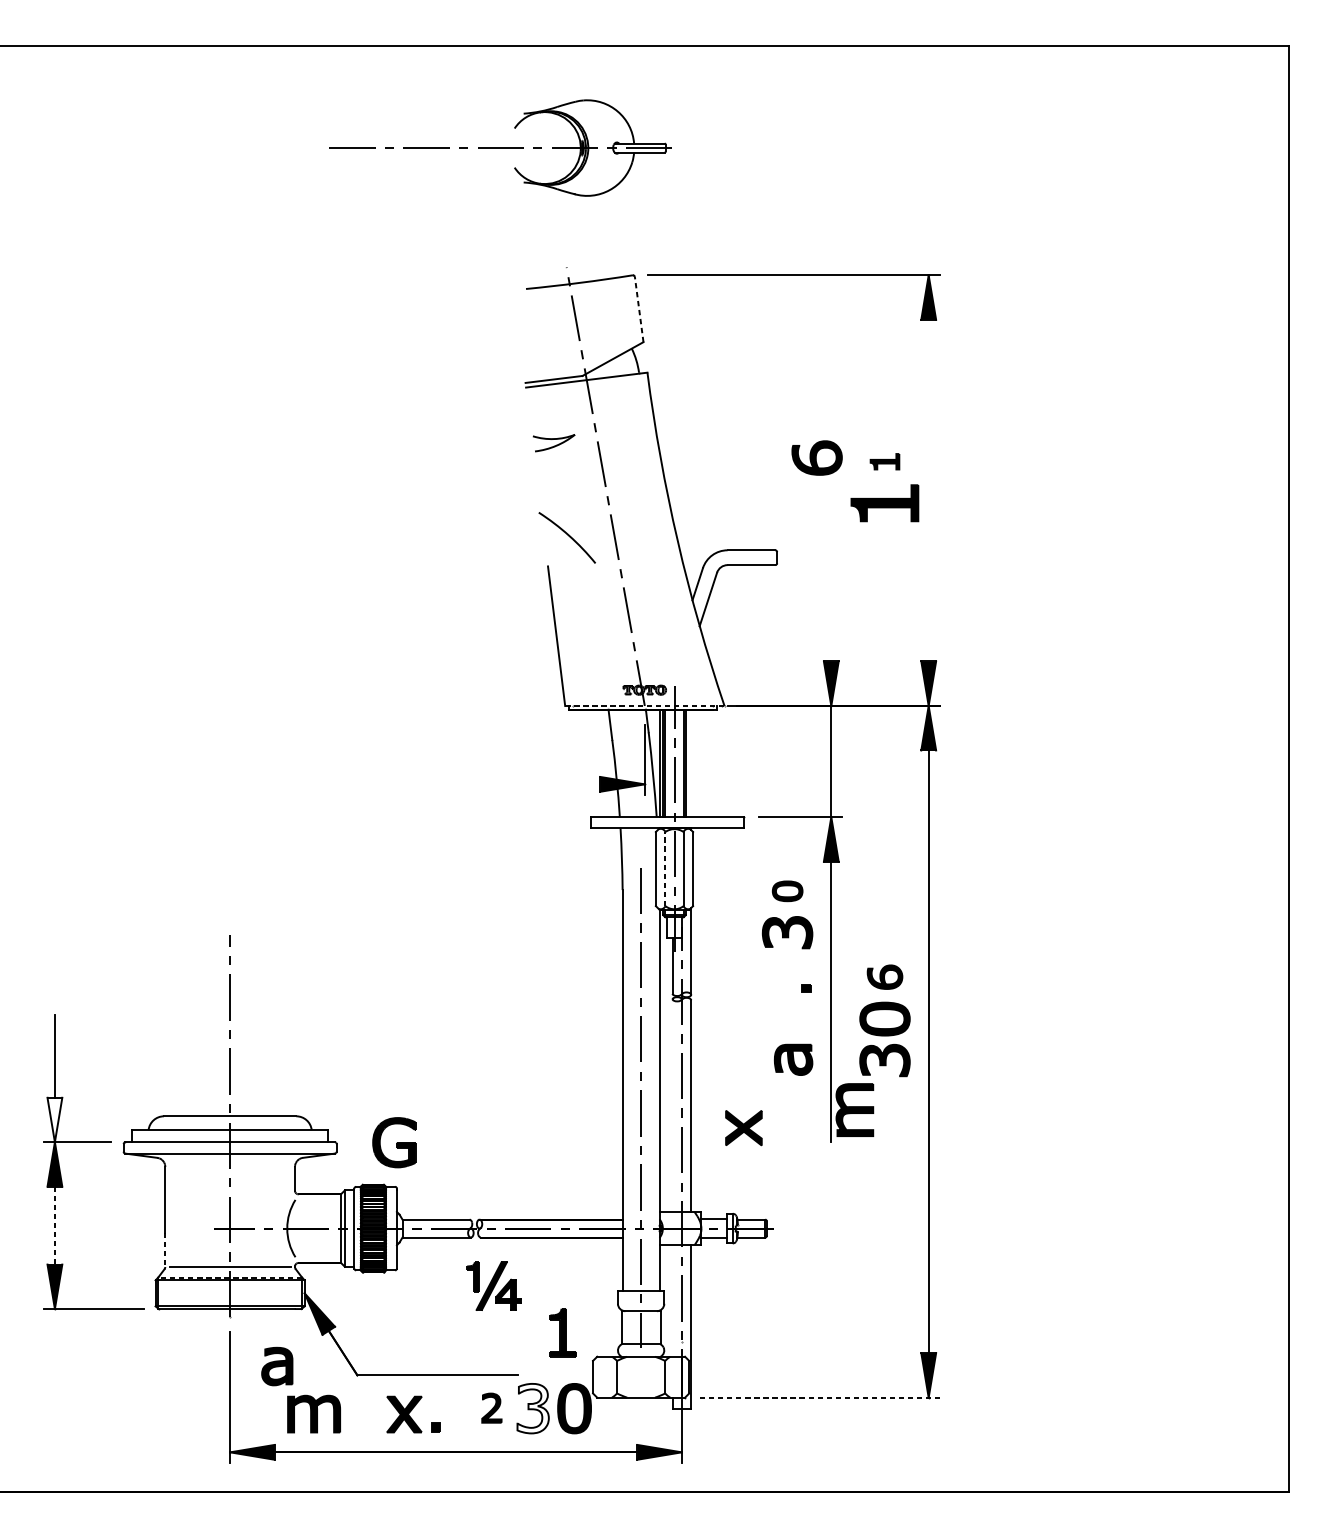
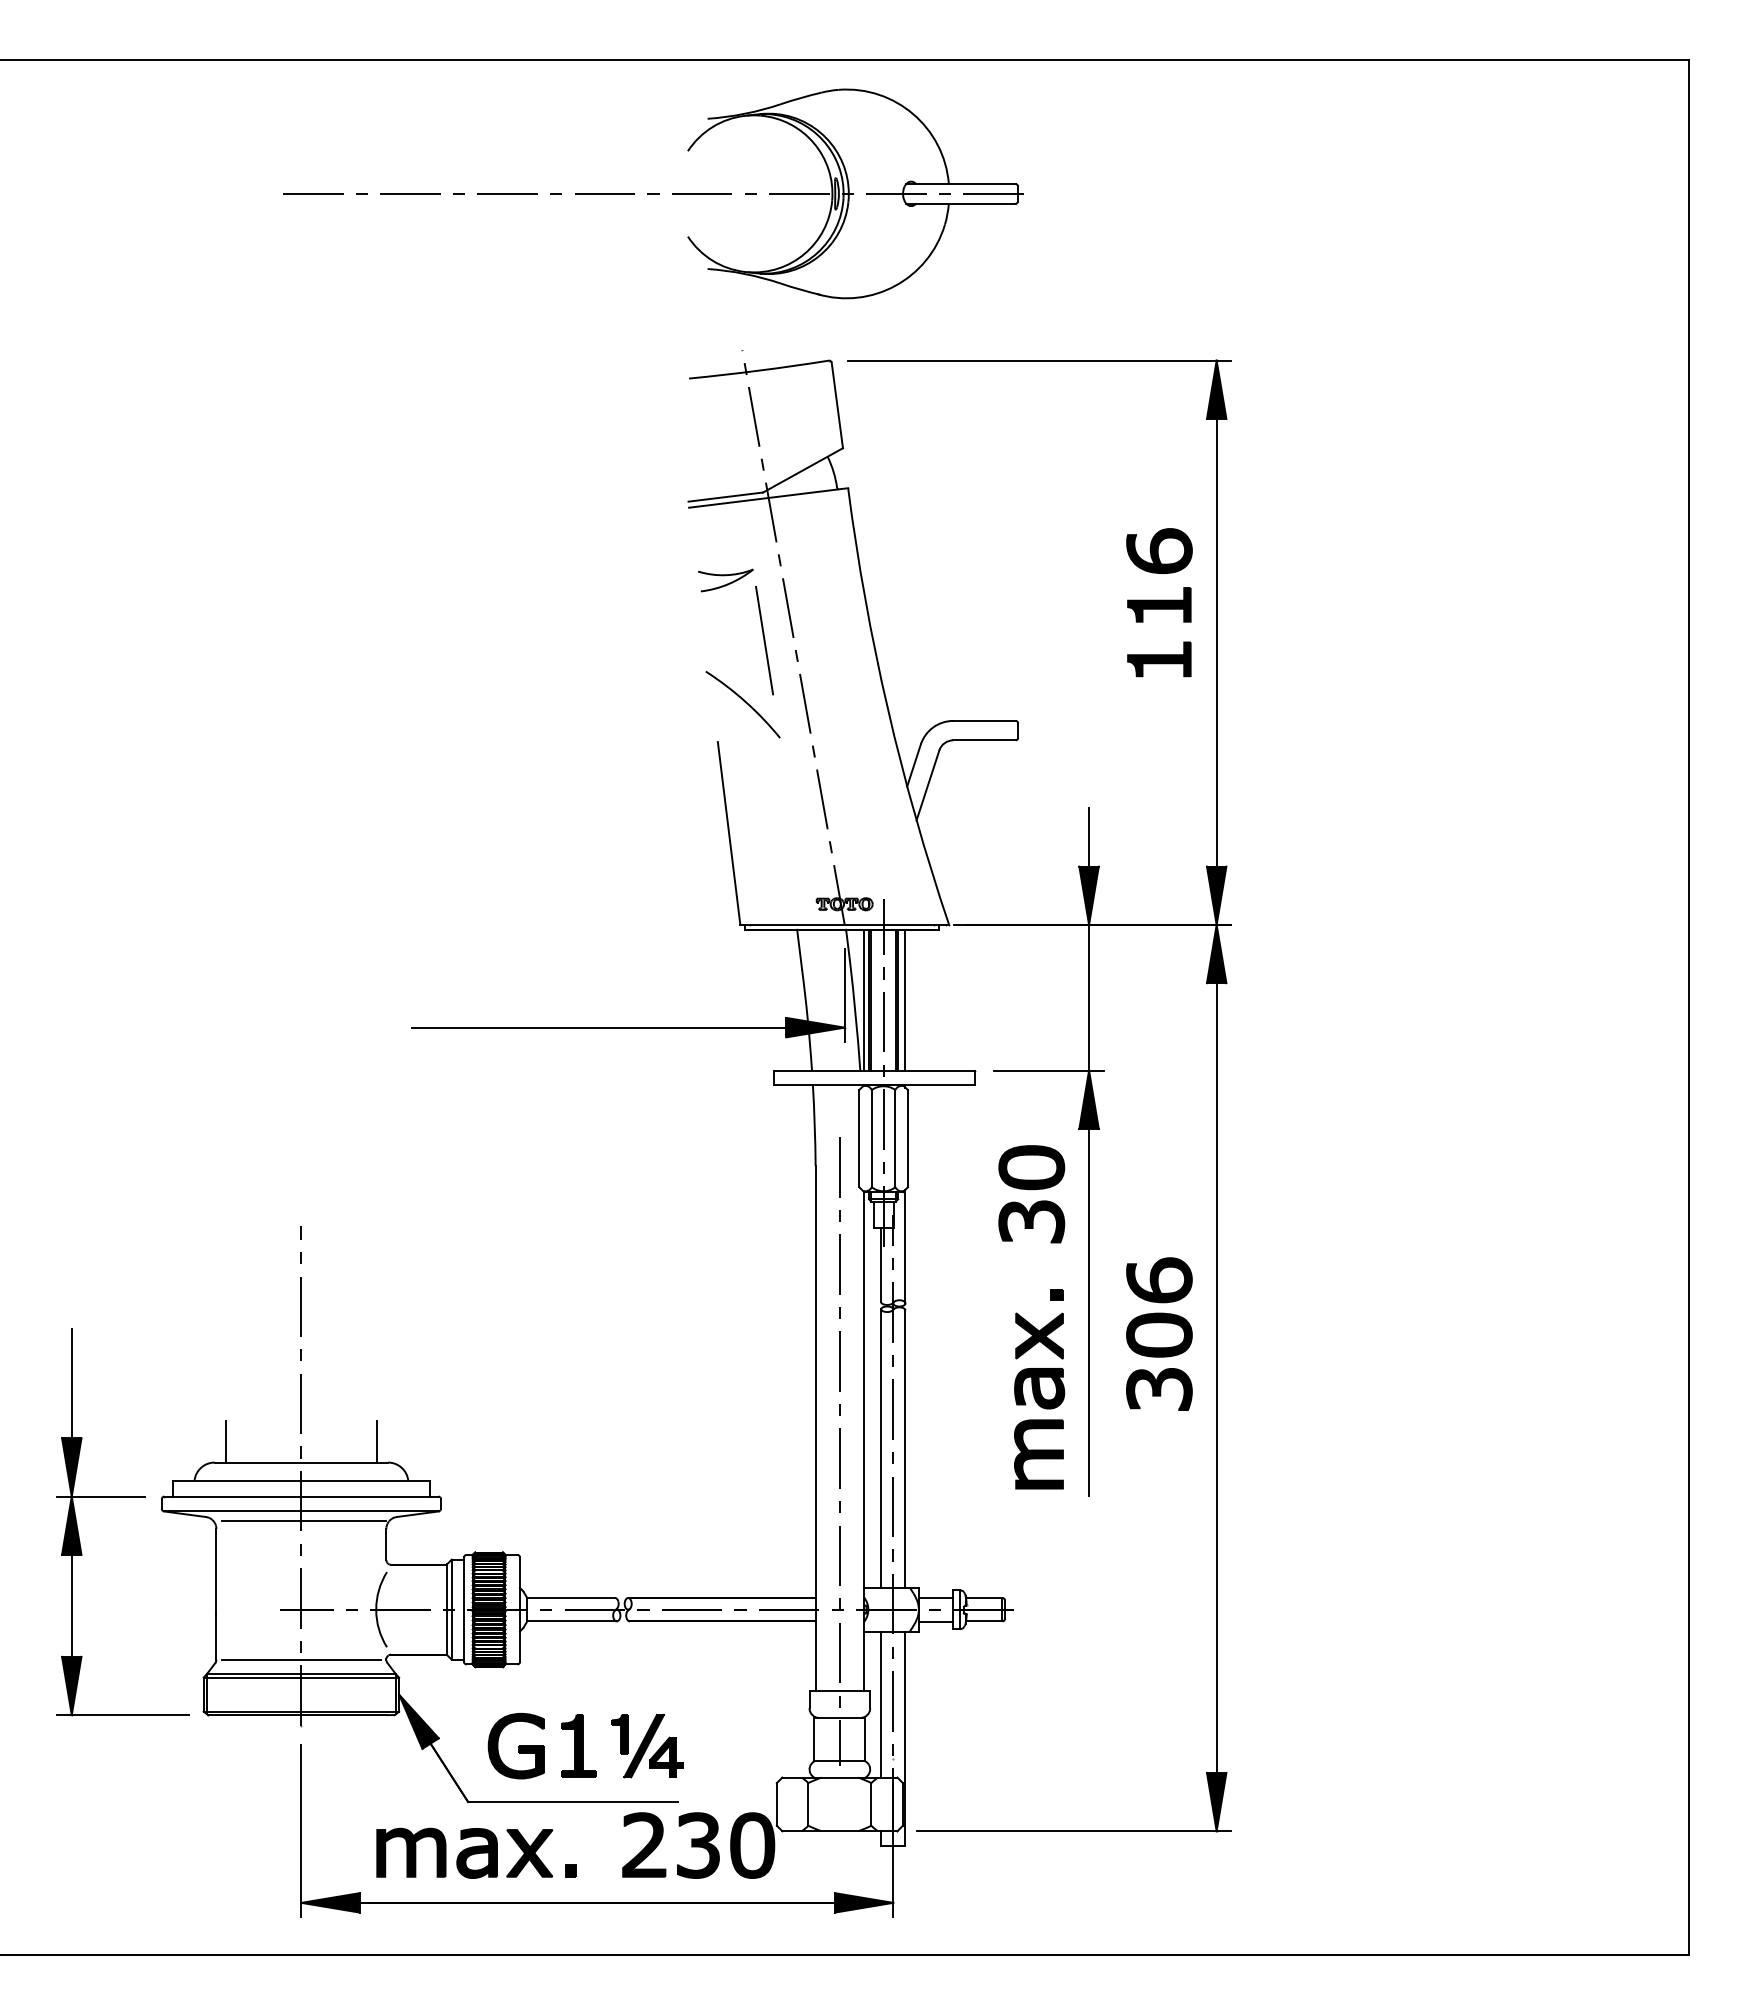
part: (498, 147) -> (653, 193), size x1.67
line: (639, 308) -> (837, 404), dashed -> solid
part: (817, 457) -> (1159, 550), moved
part: (885, 461) -> (1159, 604), size x1.67
line: (583, 488) -> (764, 640), added
line: (928, 490) -> (1216, 642), added
part: (885, 503) -> (1159, 659), size x0.71
line: (831, 639) -> (1089, 837), added
line: (645, 705) -> (845, 924), dashed -> solid
line: (691, 762) -> (905, 999), added
line: (457, 784) -> (599, 1027), added
line: (665, 868) -> (871, 1138), dashed -> solid
part: (787, 891) -> (1031, 1167), size x1.67
part: (885, 977) -> (1159, 1280), size x1.43
line: (172, 1100) -> (226, 1441), added
line: (287, 1100) -> (376, 1441), added
line: (672, 1105) -> (881, 1448), added
part: (854, 1110) -> (1038, 1454), moved
fill: (54, 1120) -> (71, 1467), added
part: (743, 1127) -> (1039, 1335), moved
part: (393, 1142) -> (515, 1746), moved
line: (231, 1161) -> (303, 1521), added
line: (54, 1225) -> (71, 1605), dashed -> solid
line: (165, 1250) -> (216, 1638), dashed -> solid
line: (229, 1277) -> (300, 1673), dashed -> solid
part: (494, 1285) -> (647, 1745), moved
line: (672, 1300) -> (881, 1704), added
part: (562, 1332) -> (578, 1745), moved
part: (276, 1366) -> (476, 1853), moved
line: (820, 1397) -> (1074, 1831), dashed -> solid
part: (492, 1407) -> (644, 1844), size x1.67
fill: (532, 1408) -> (697, 1845), added

